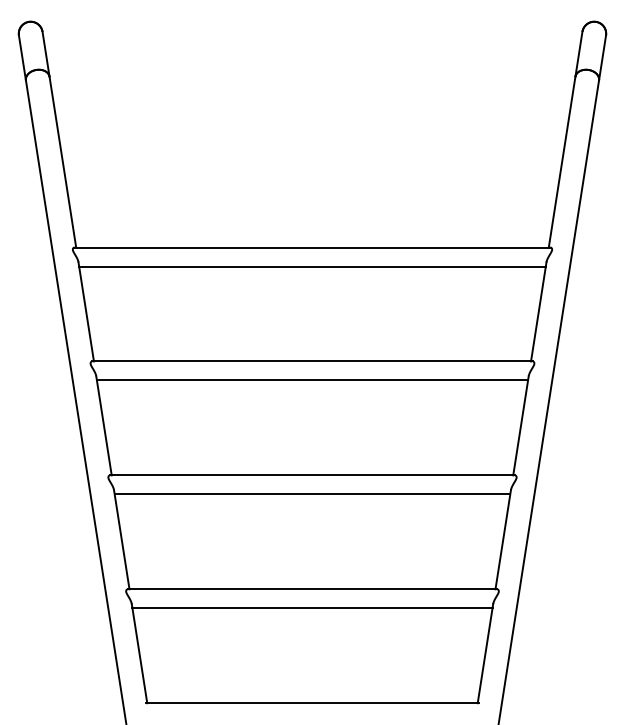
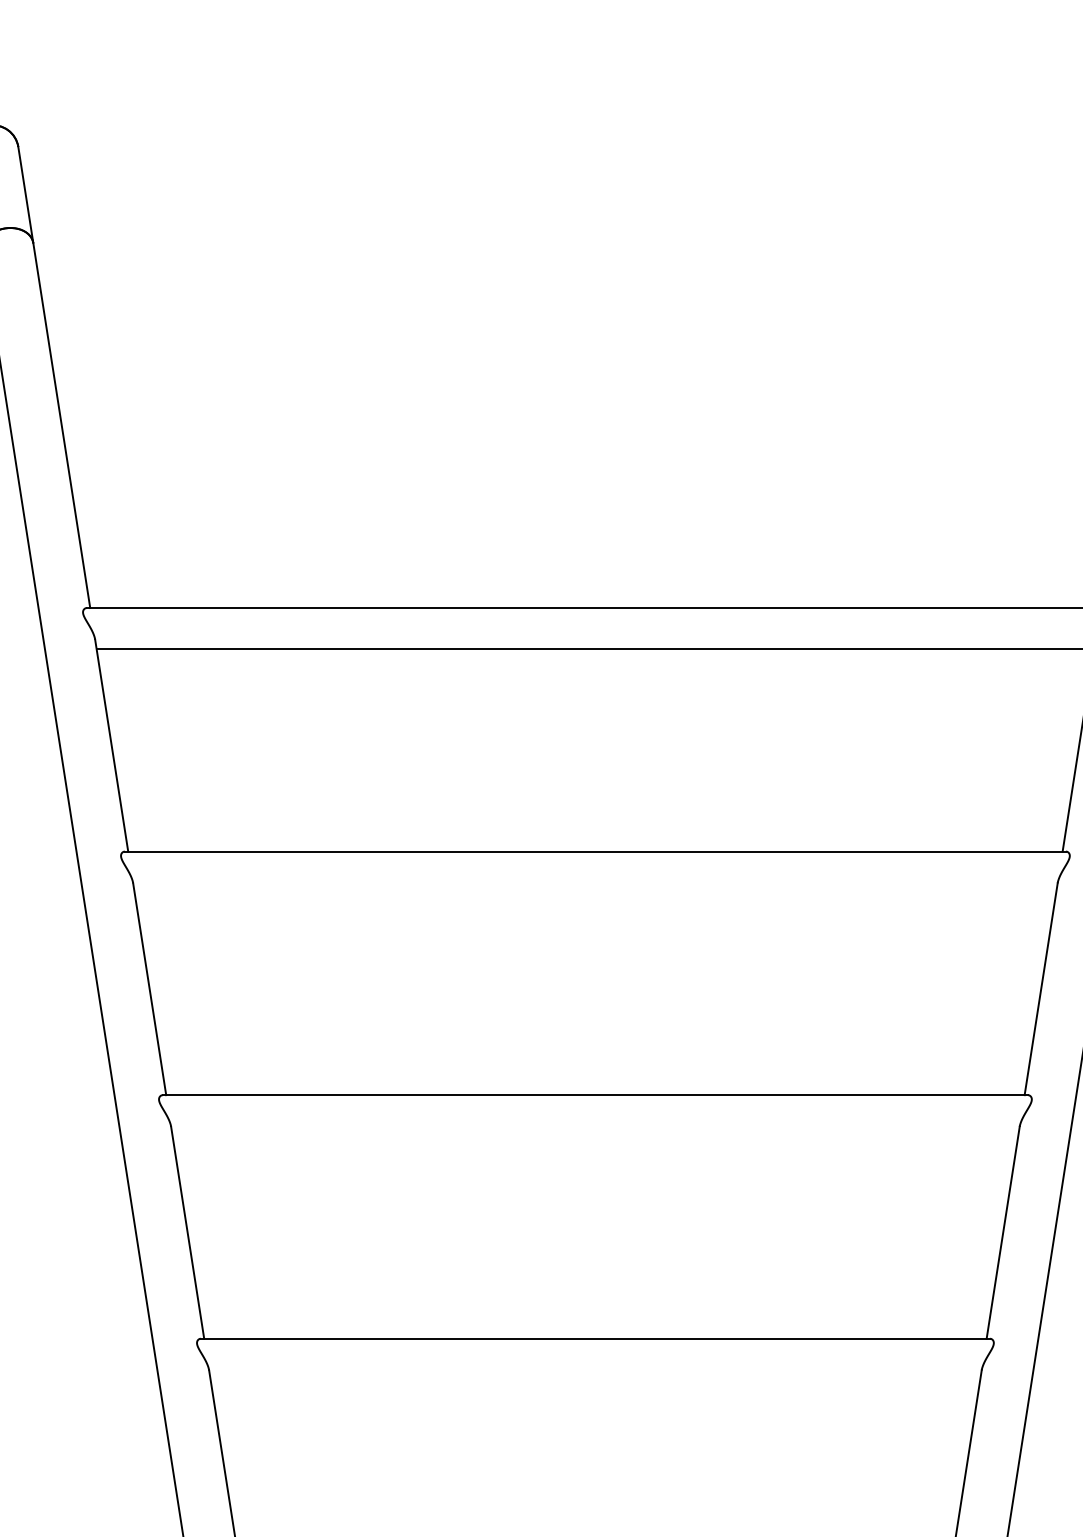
line: (312, 380) -> (595, 892), removed
line: (312, 494) -> (595, 1136), removed
line: (312, 608) -> (595, 1379), removed

